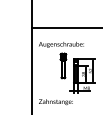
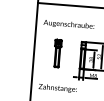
part: (63, 65) -> (57, 52), moved

